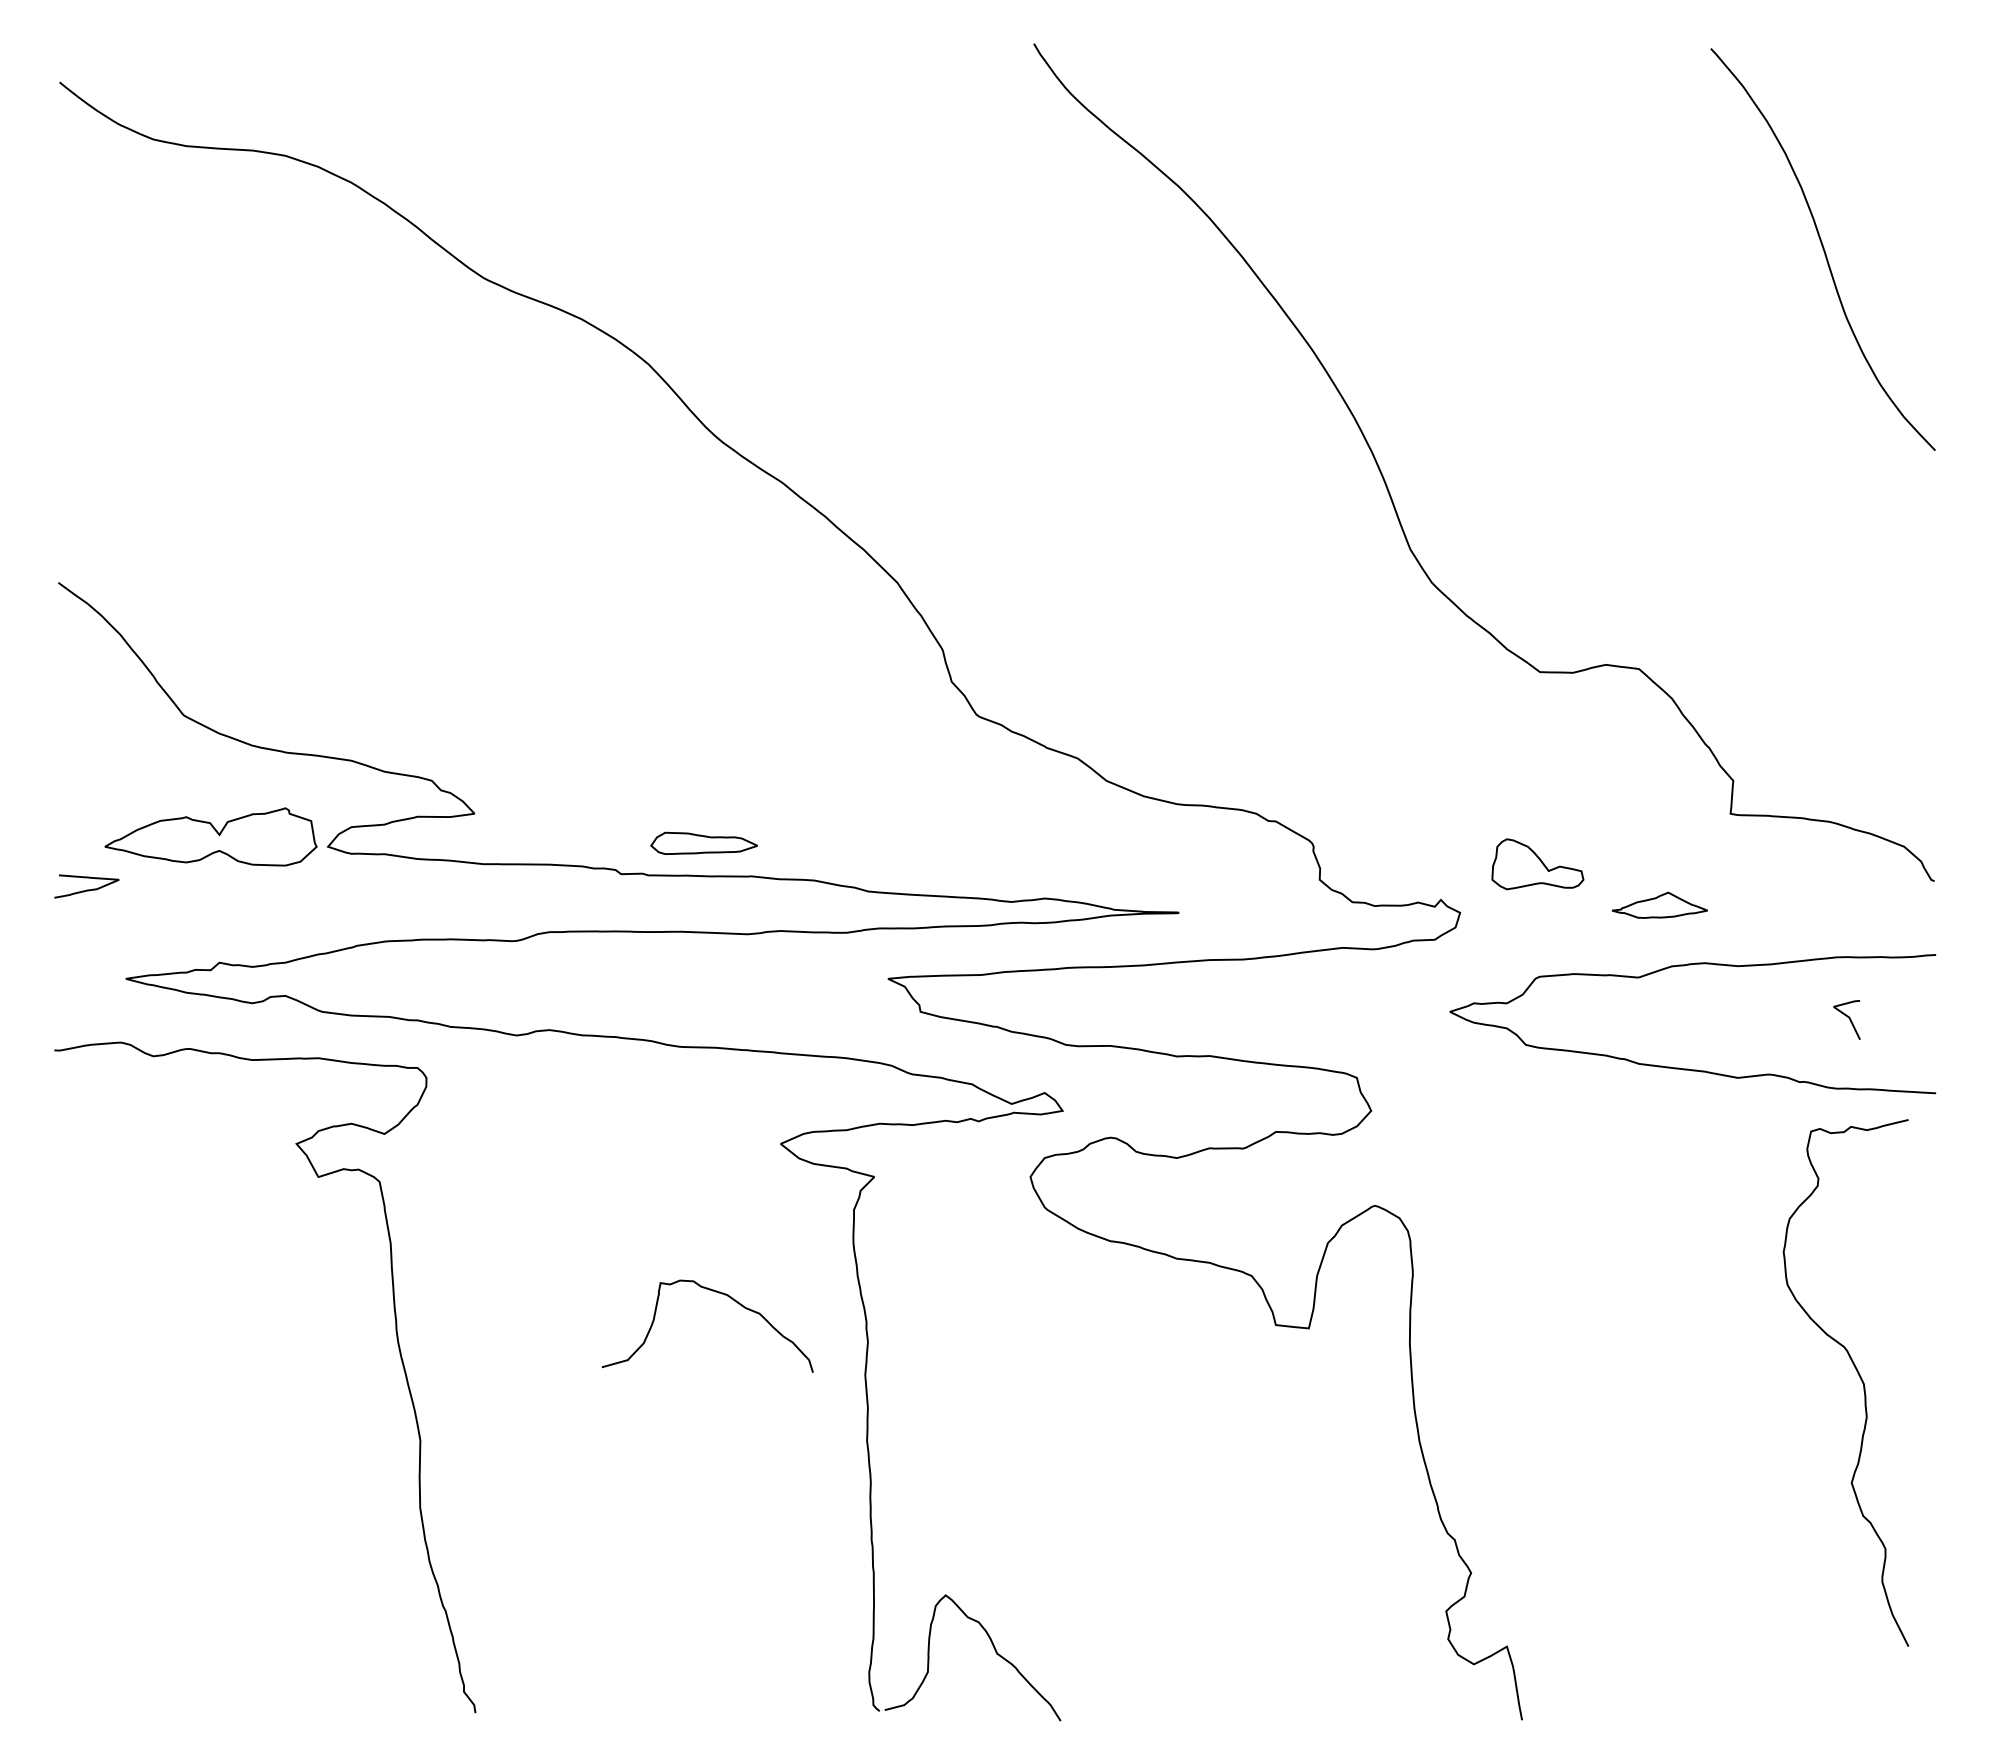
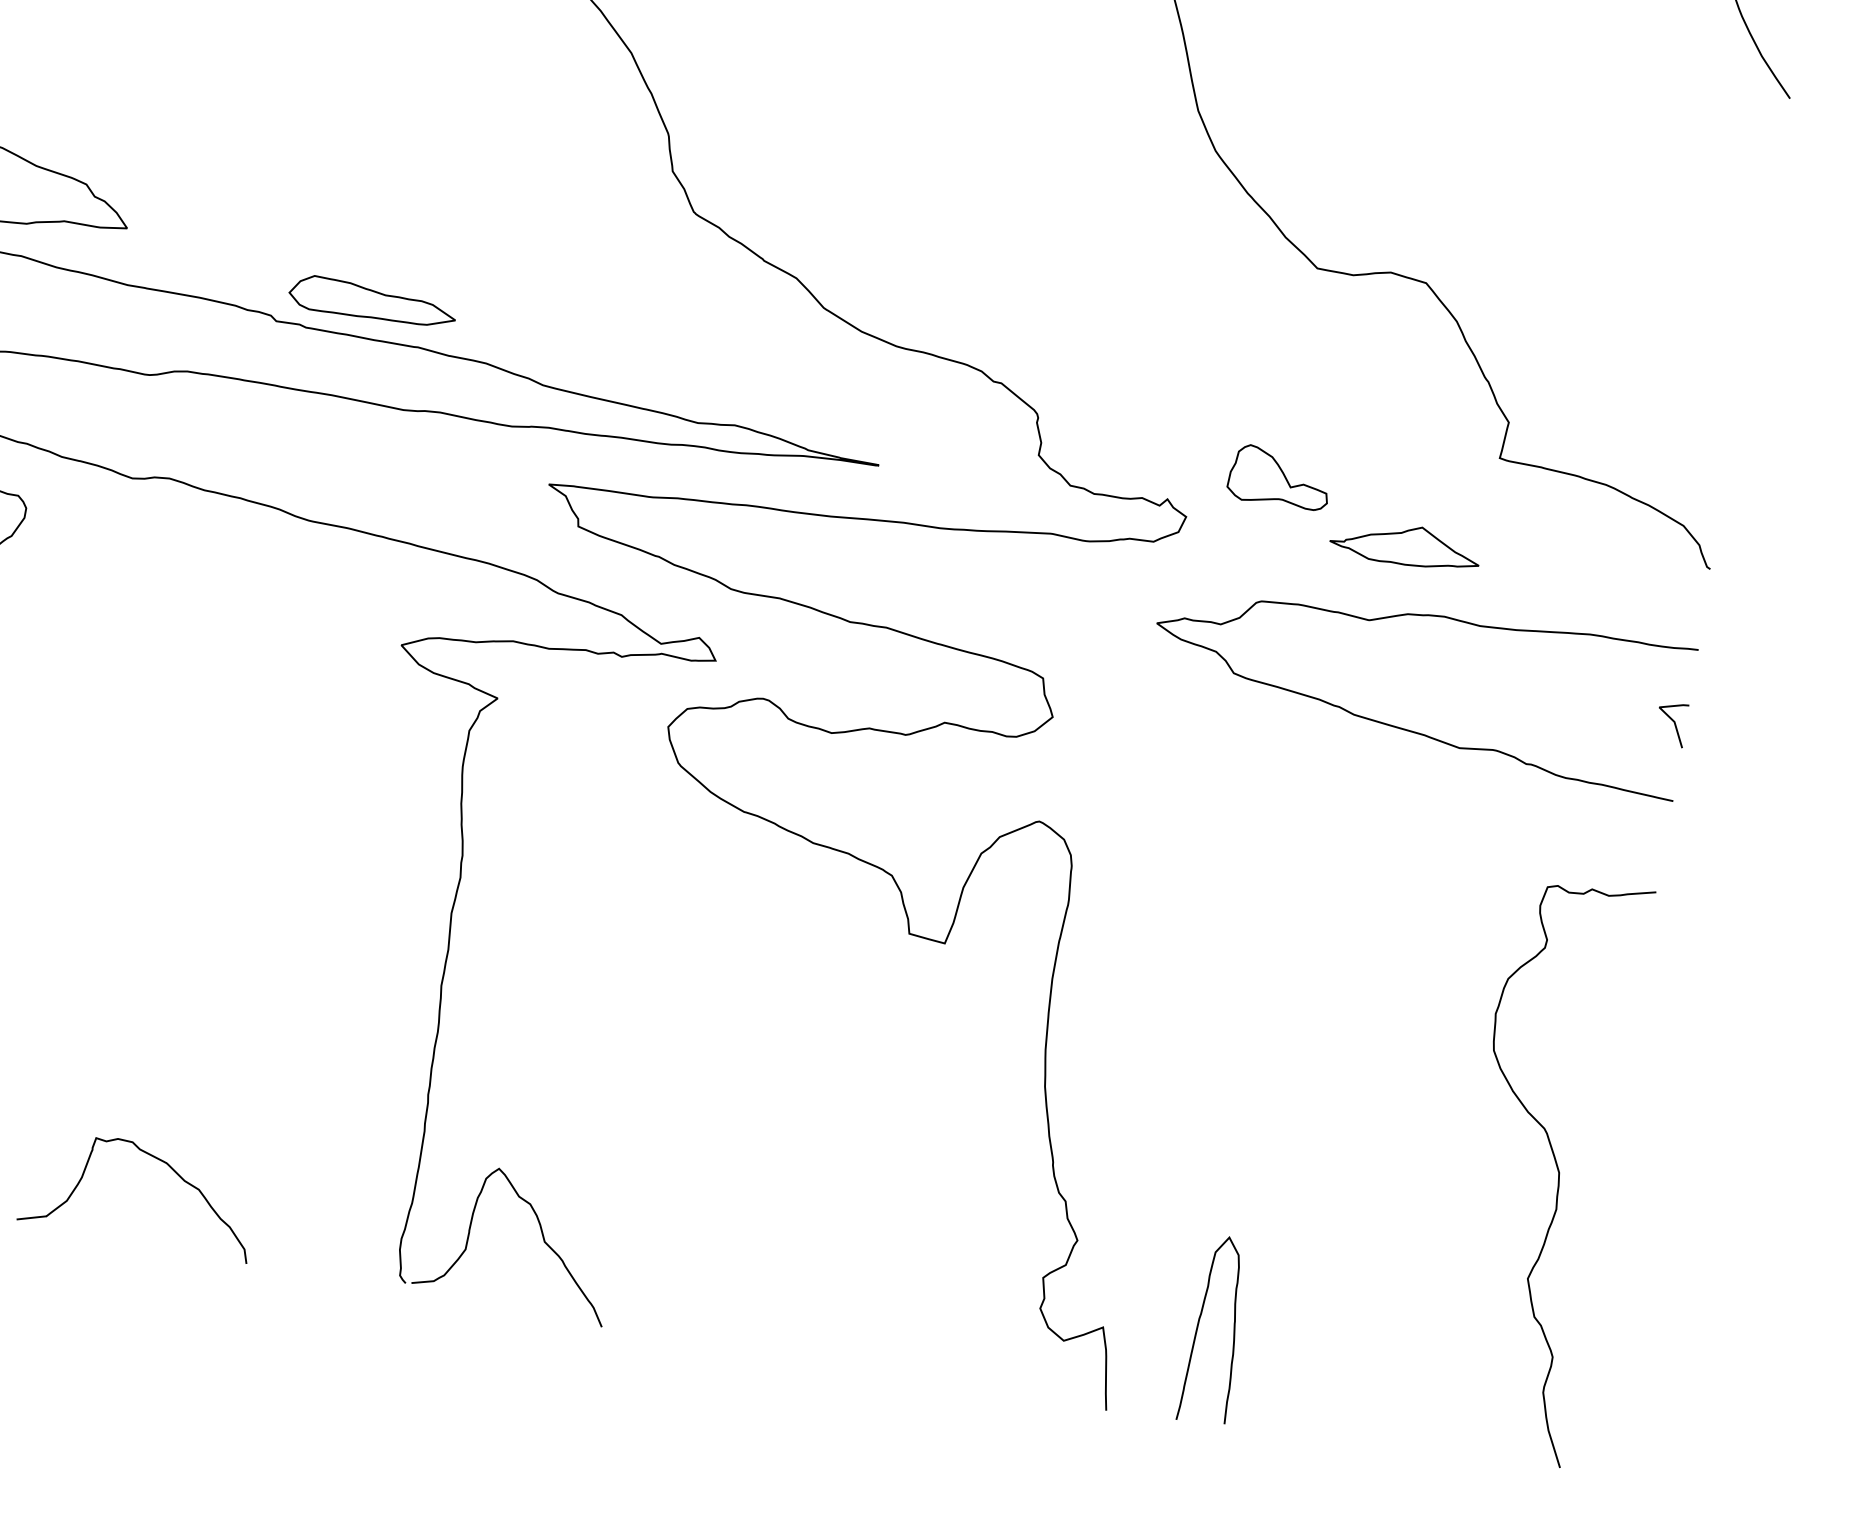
part: (703, 843) -> (371, 302), size x1.43
part: (1659, 905) -> (1405, 545), size x1.43
line: (1847, 1017) -> (1672, 721), moved
curve: (718, 1293) -> (157, 1160), moved
curve: (1858, 1375) -> (1554, 1162), moved
curve: (1592, 1627) -> (1200, 1322), added

